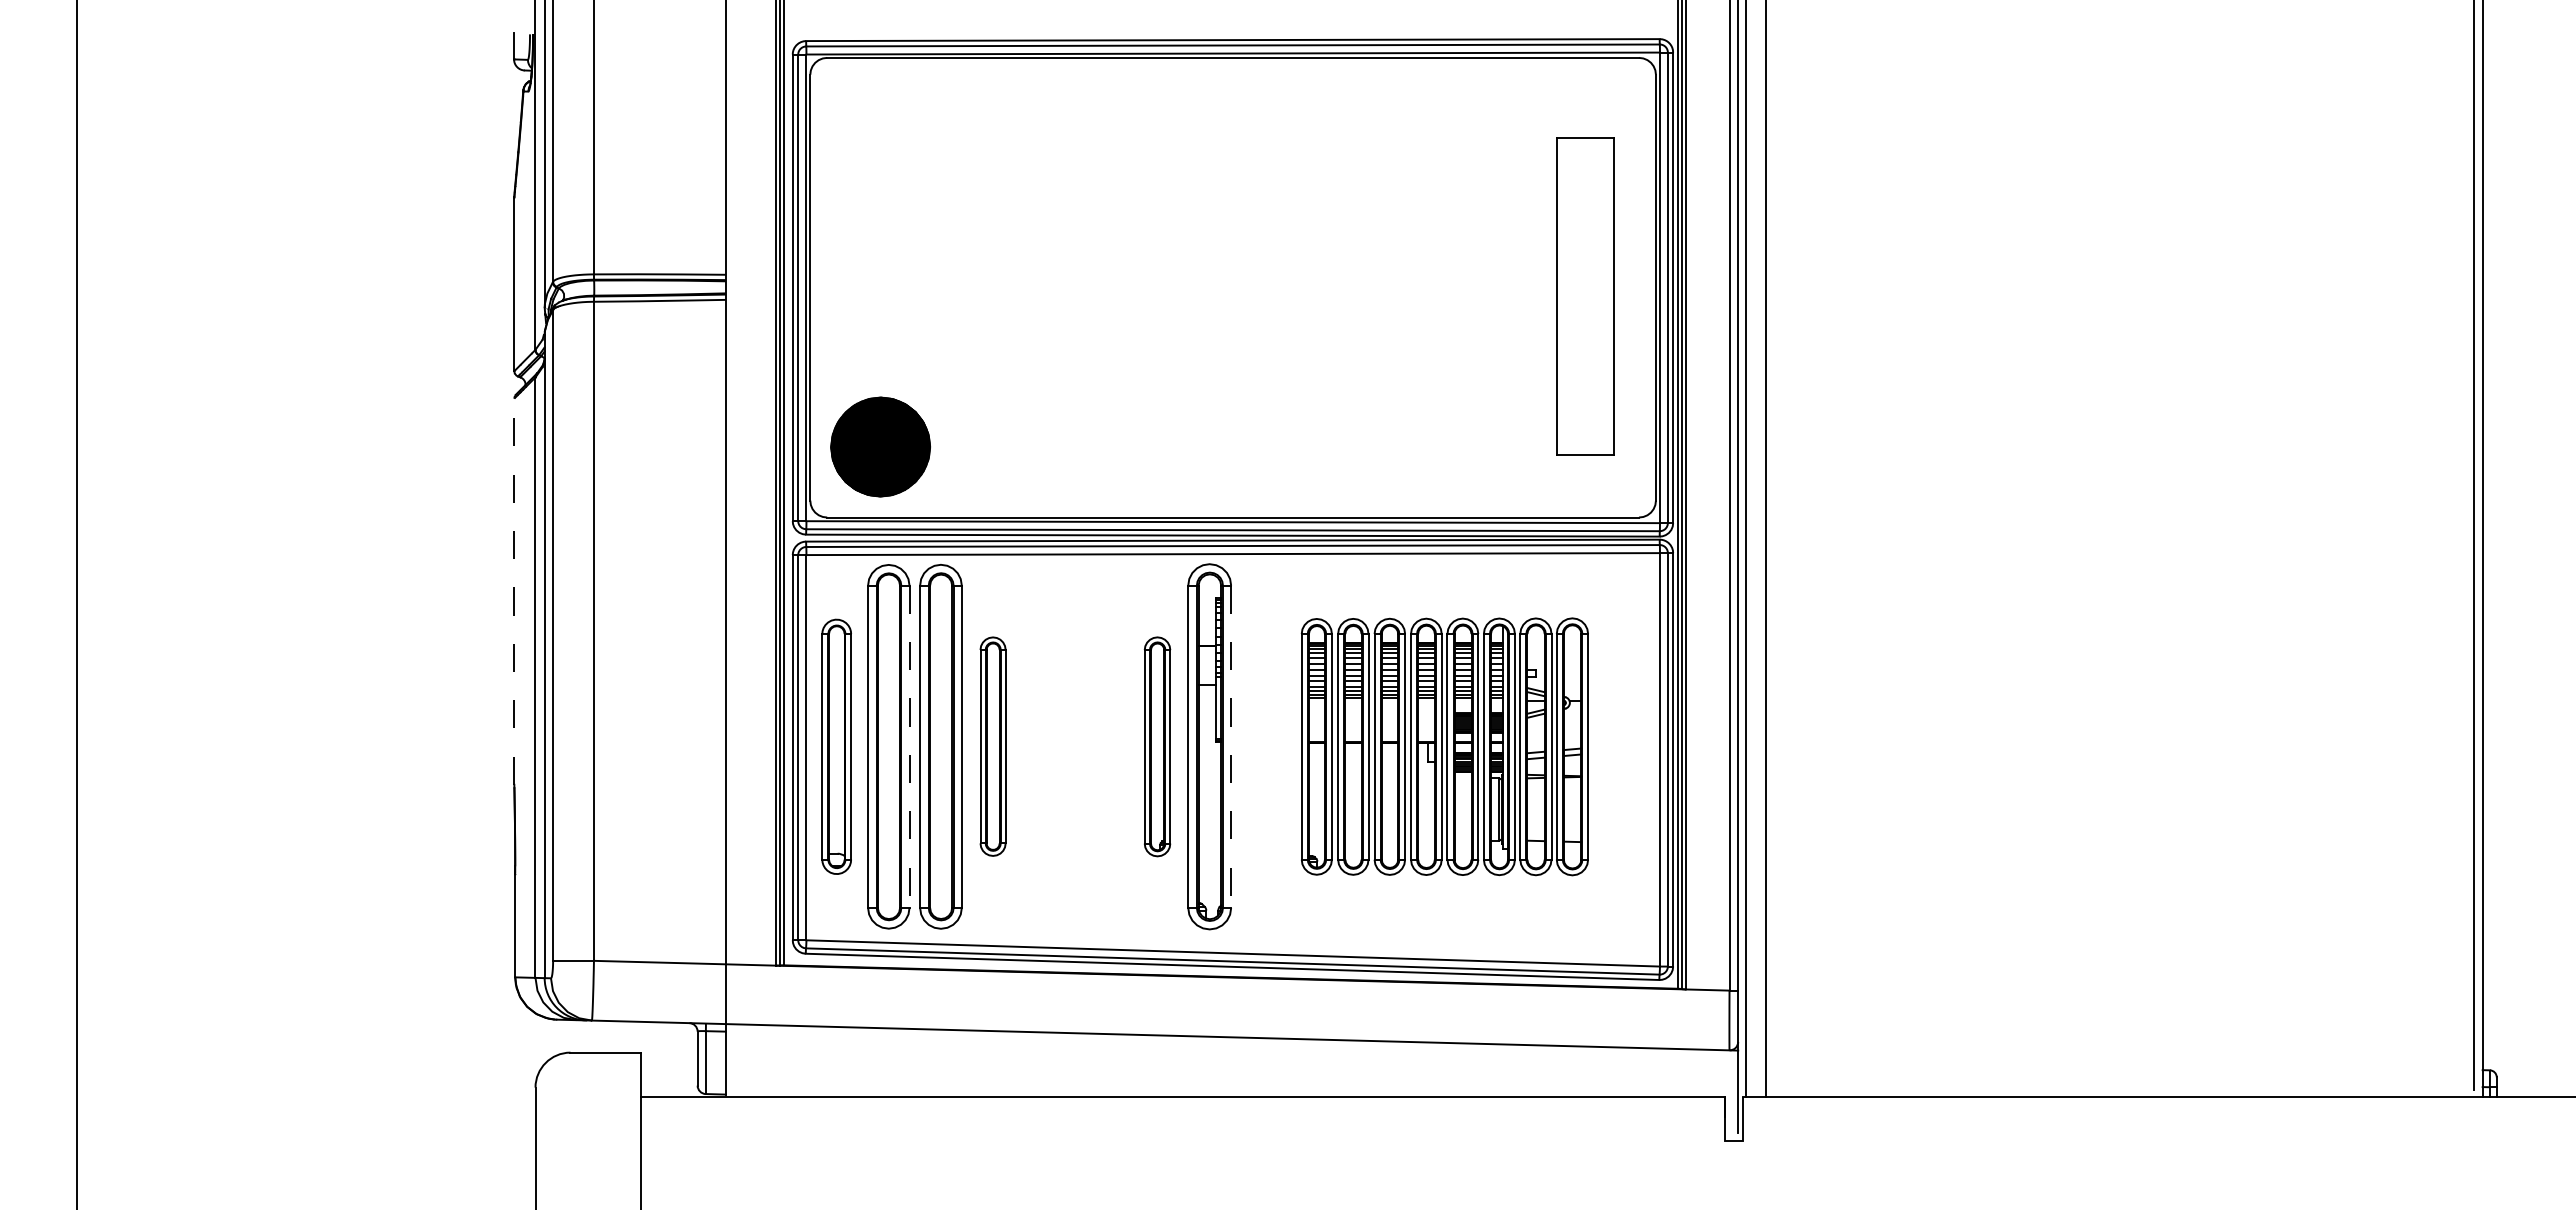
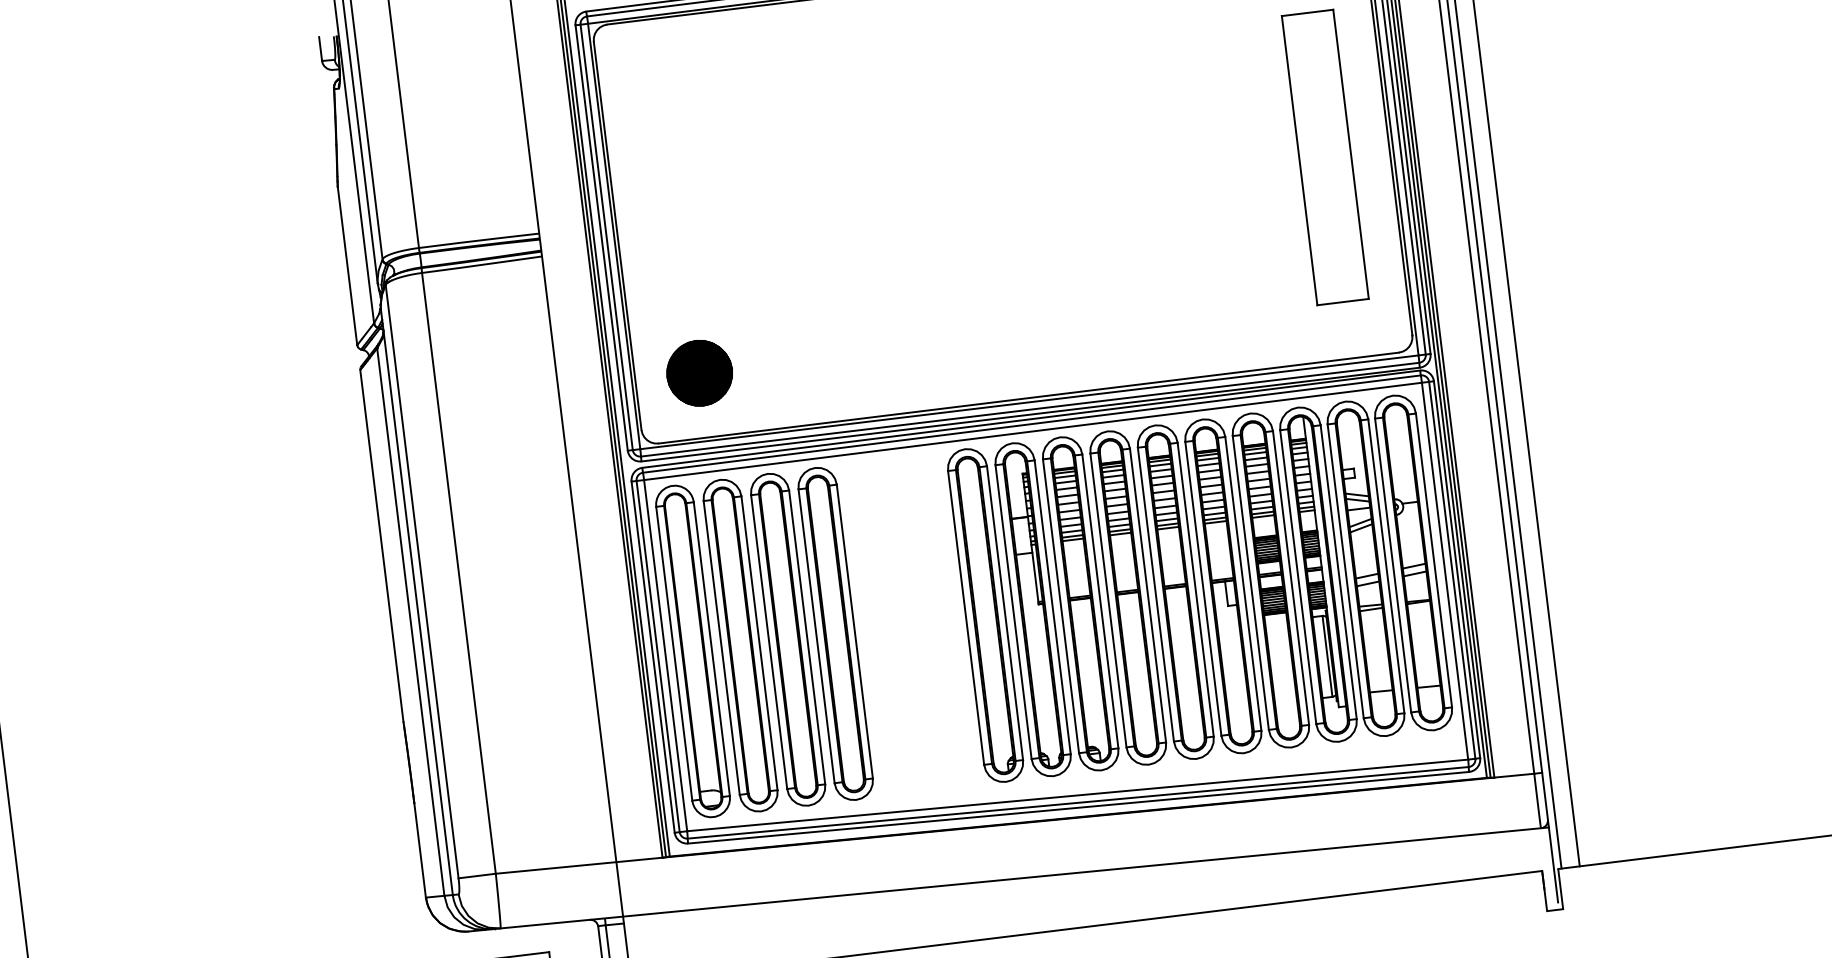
part: (880, 446) -> (699, 372), size x0.71
line: (514, 591) -> (382, 545), dashed -> solid
part: (836, 746) -> (692, 651), size x1.43
part: (992, 746) -> (835, 633), size x1.67
part: (1157, 746) -> (985, 615), size x1.67
part: (1444, 746) -> (1247, 583), size x1.43
line: (909, 747) -> (759, 643), dashed -> solid
line: (1231, 747) -> (1053, 607), dashed -> solid

